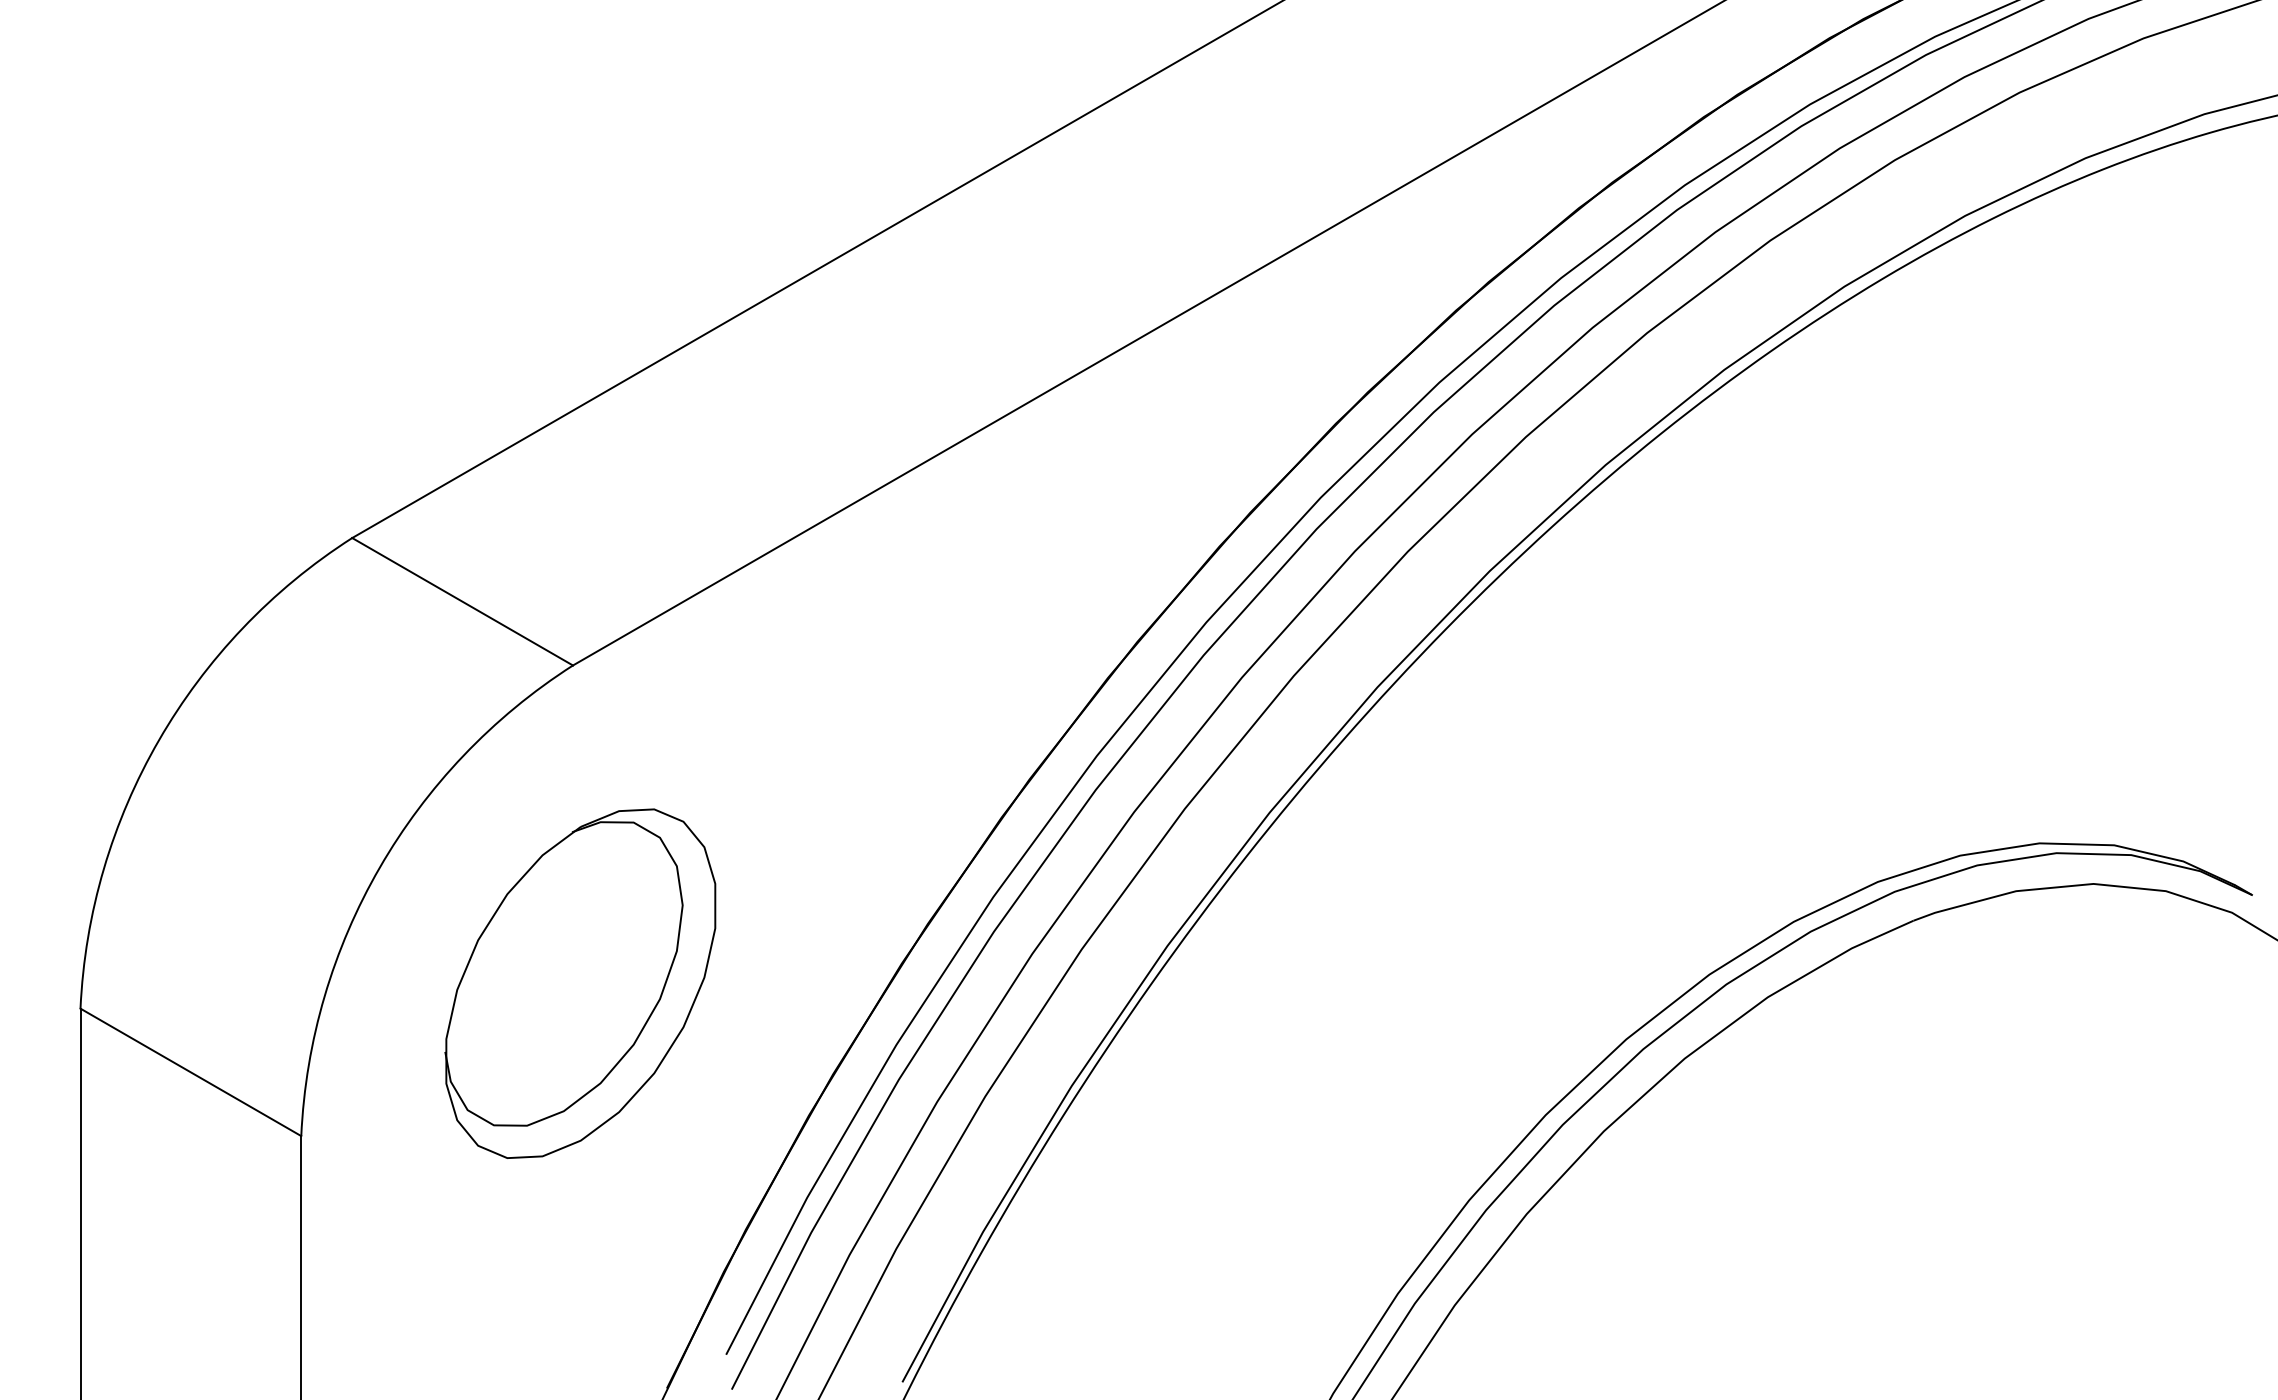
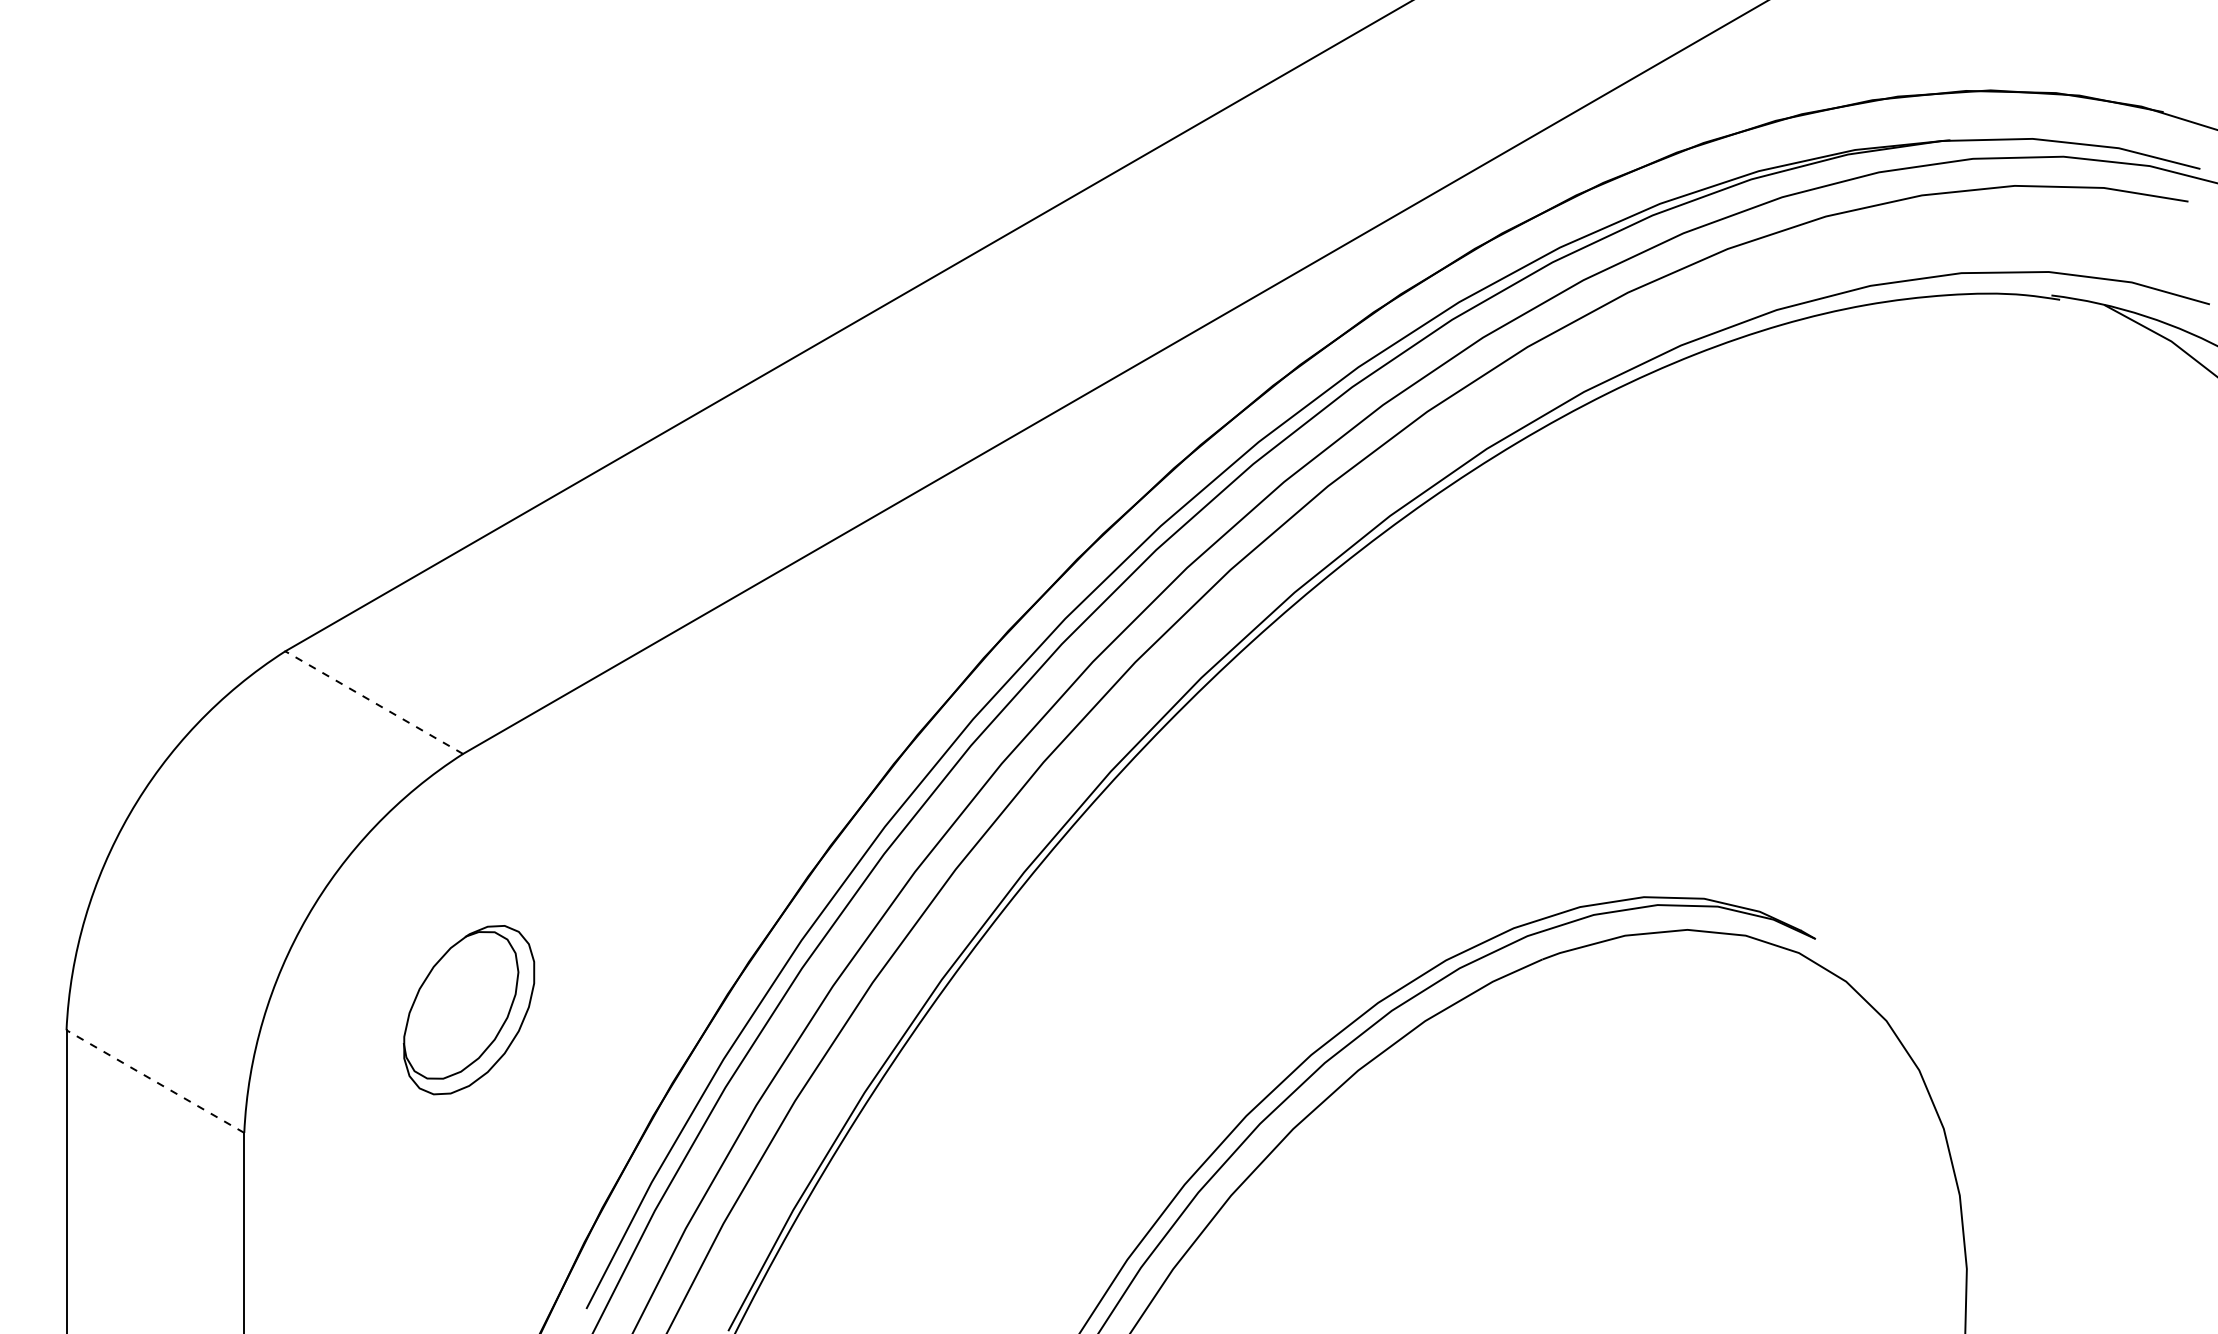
line: (462, 601) -> (374, 702), solid -> dashed
part: (579, 982) -> (468, 1009), size x0.6
line: (191, 1072) -> (155, 1081), solid -> dashed

